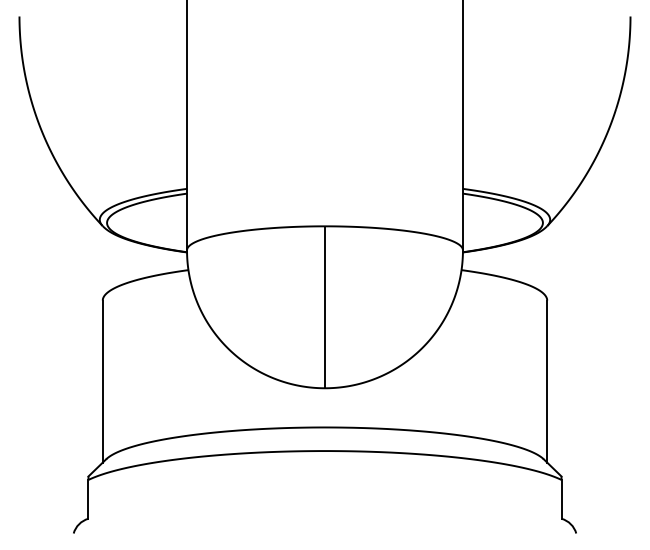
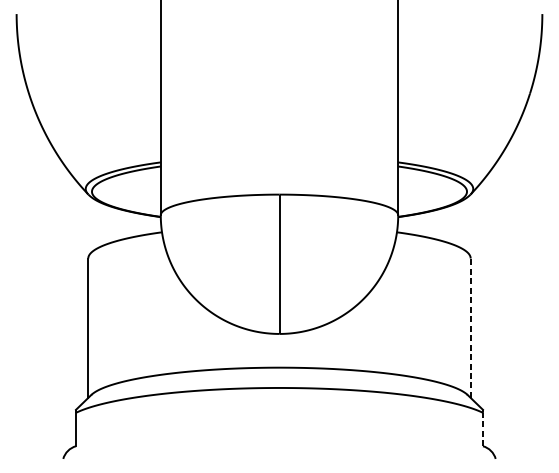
line: (547, 381) -> (470, 328), solid -> dashed
line: (561, 498) -> (482, 428), solid -> dashed

